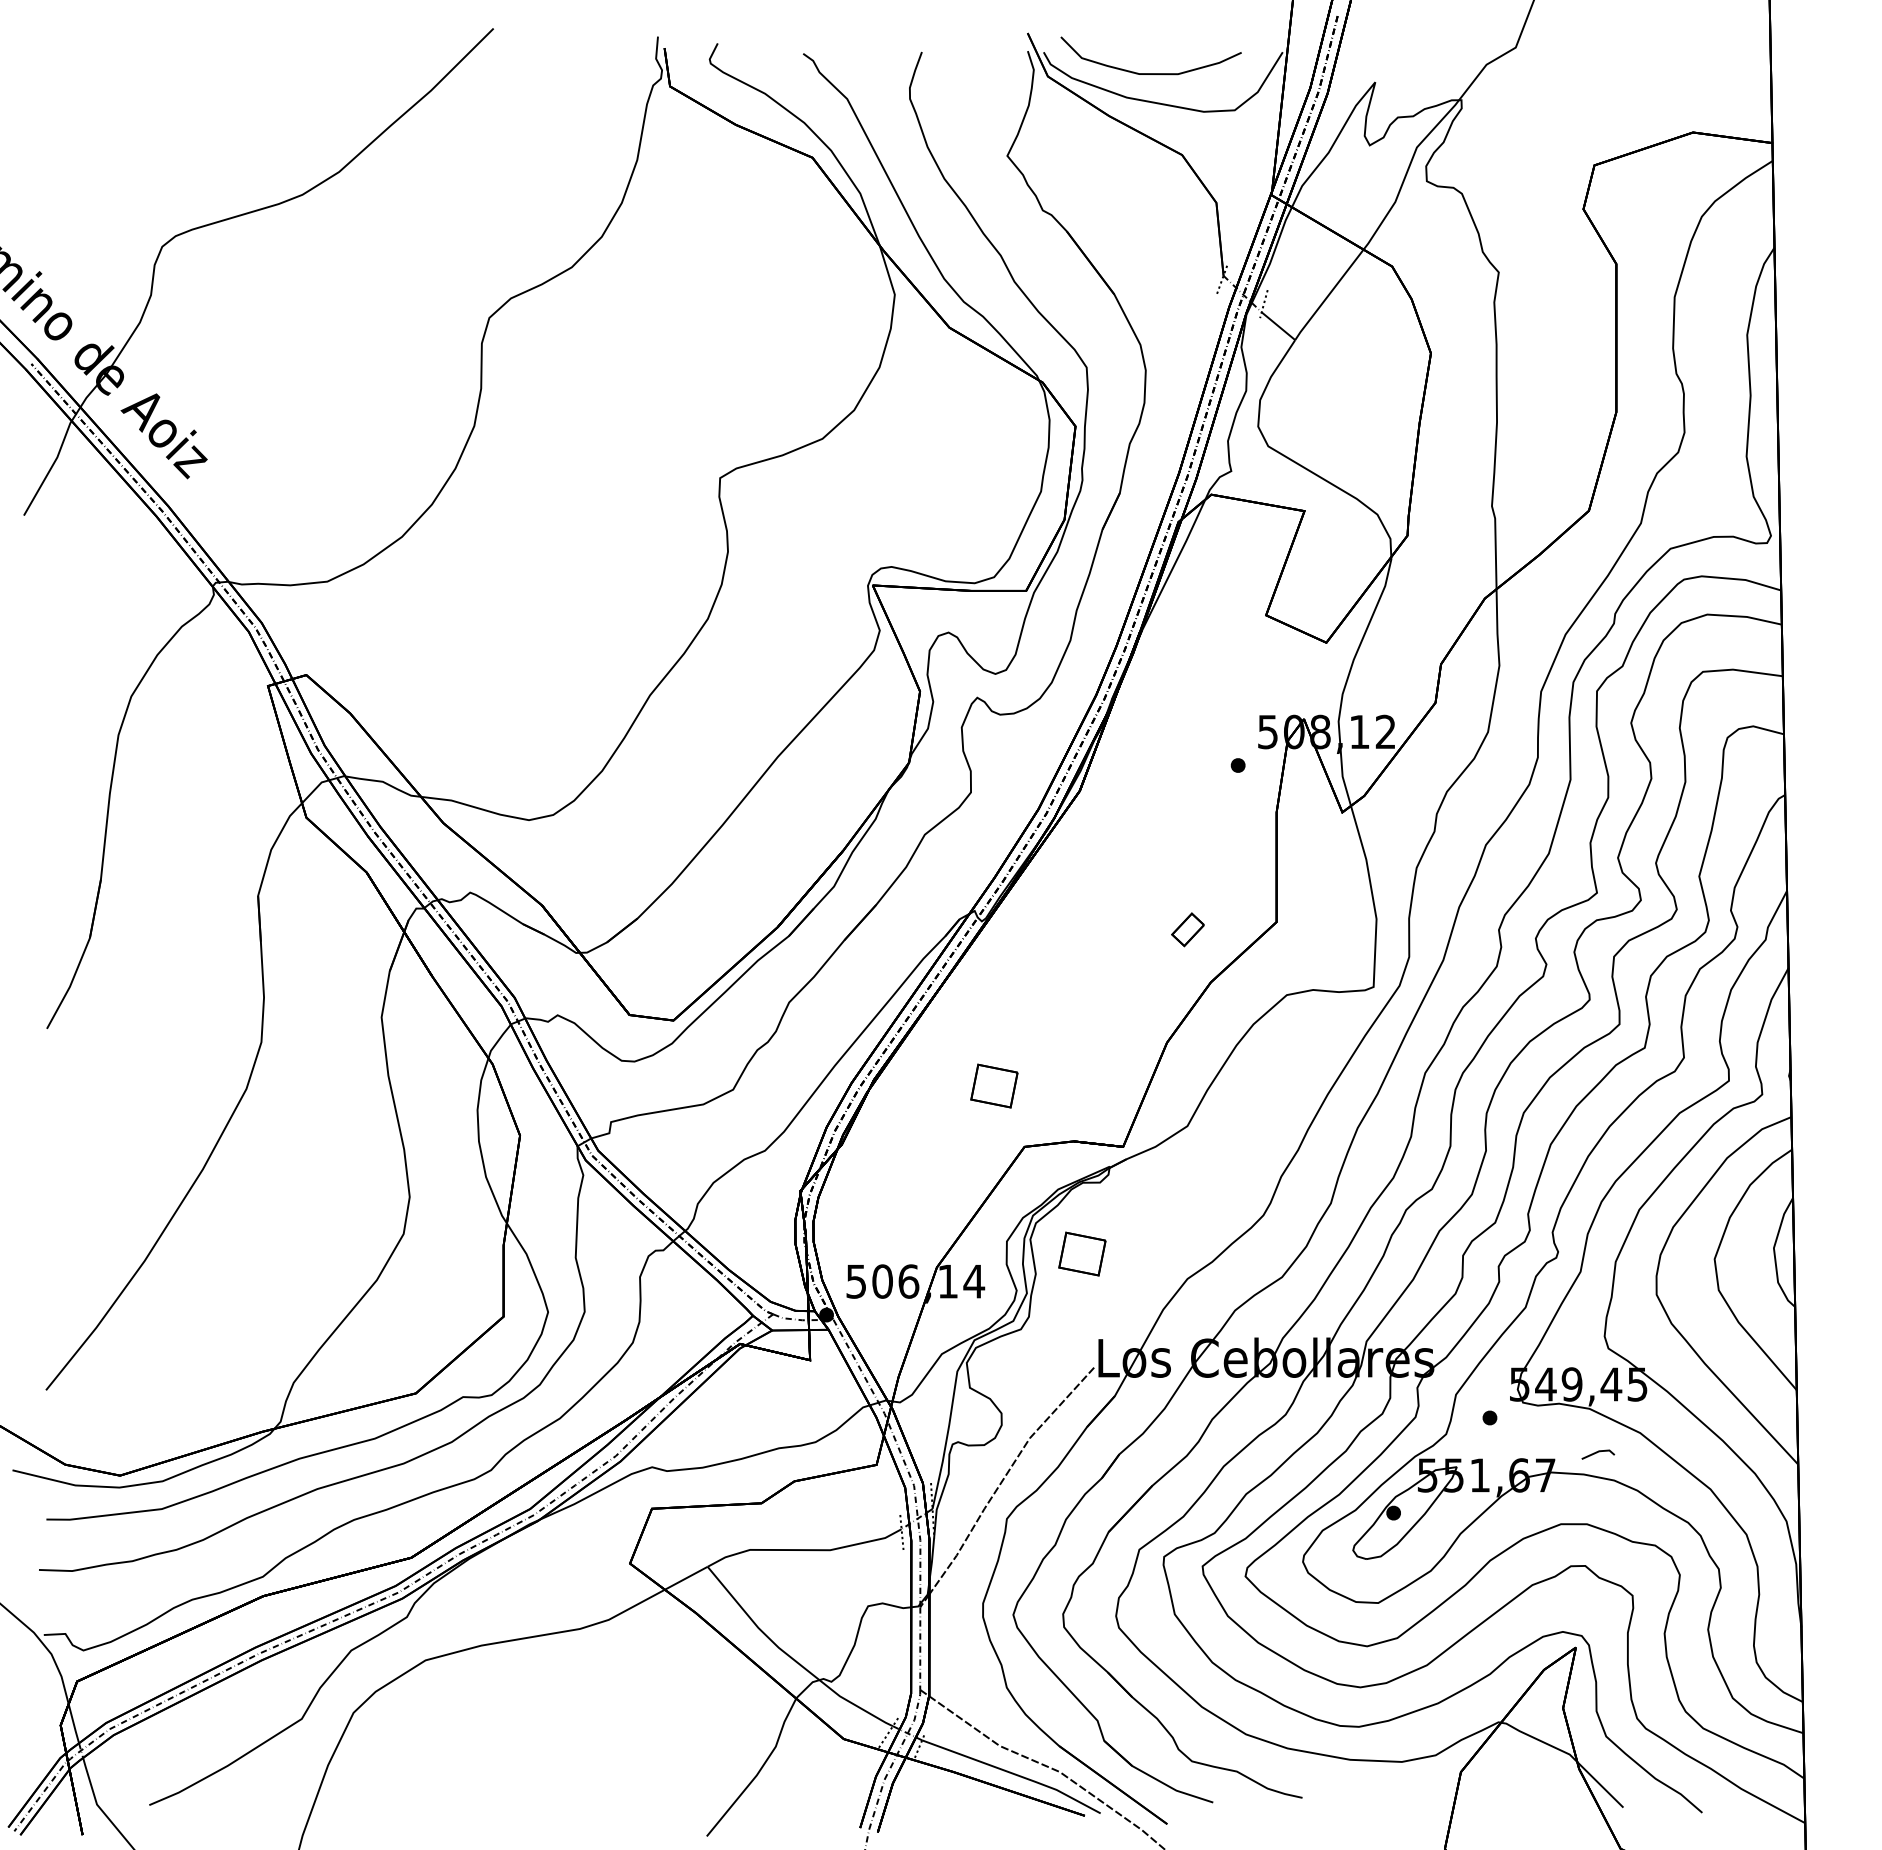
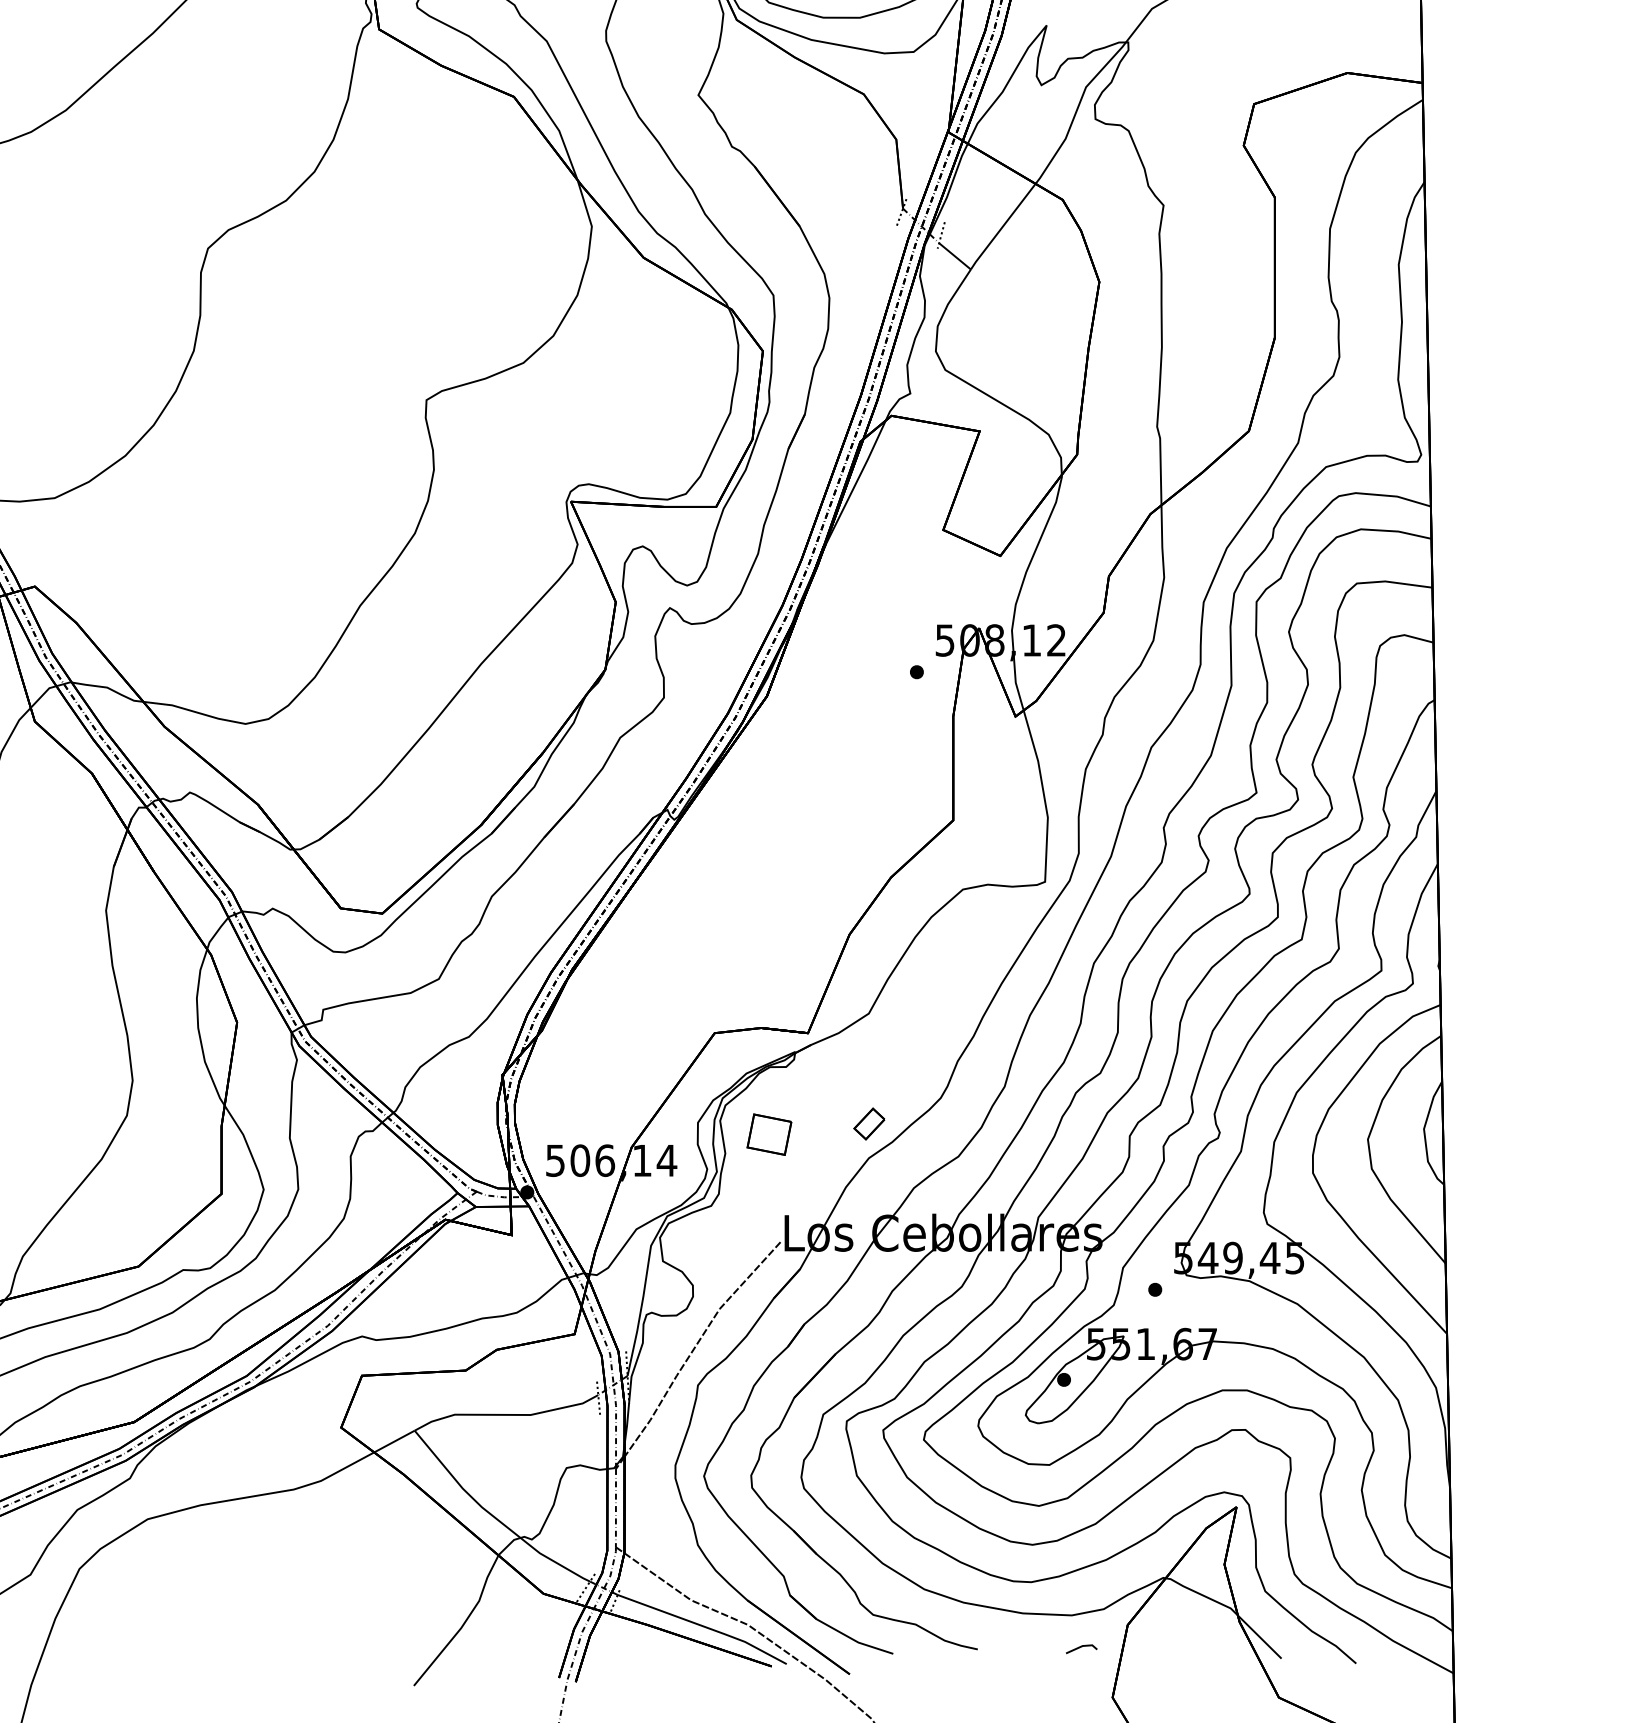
part: (1187, 929) -> (868, 1123), moved
part: (994, 1085) -> (686, 975), removed
line: (1597, 1453) -> (1080, 1648), moved

